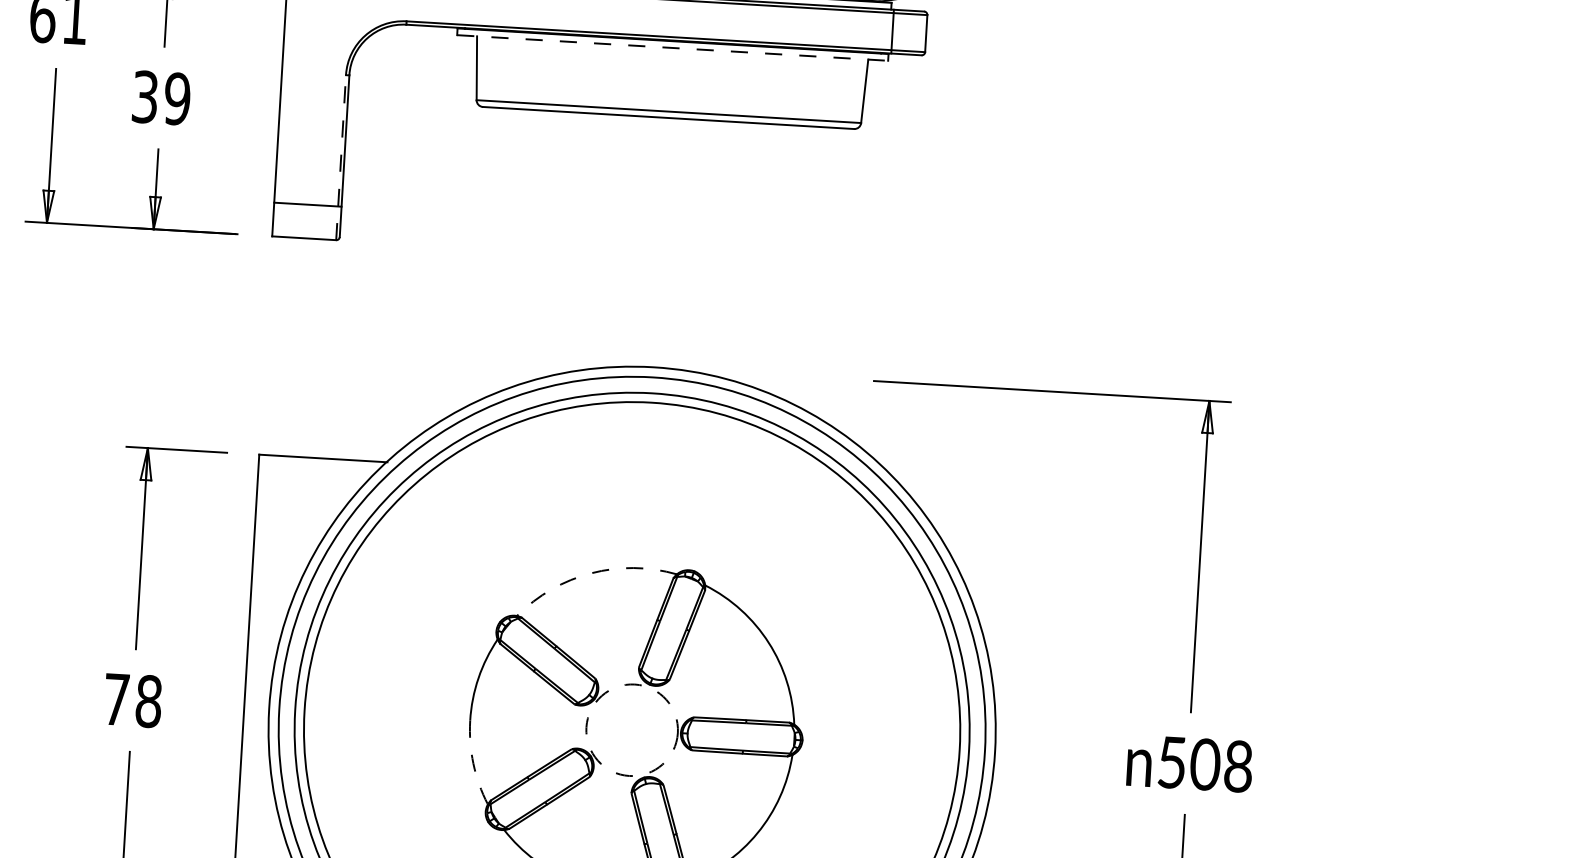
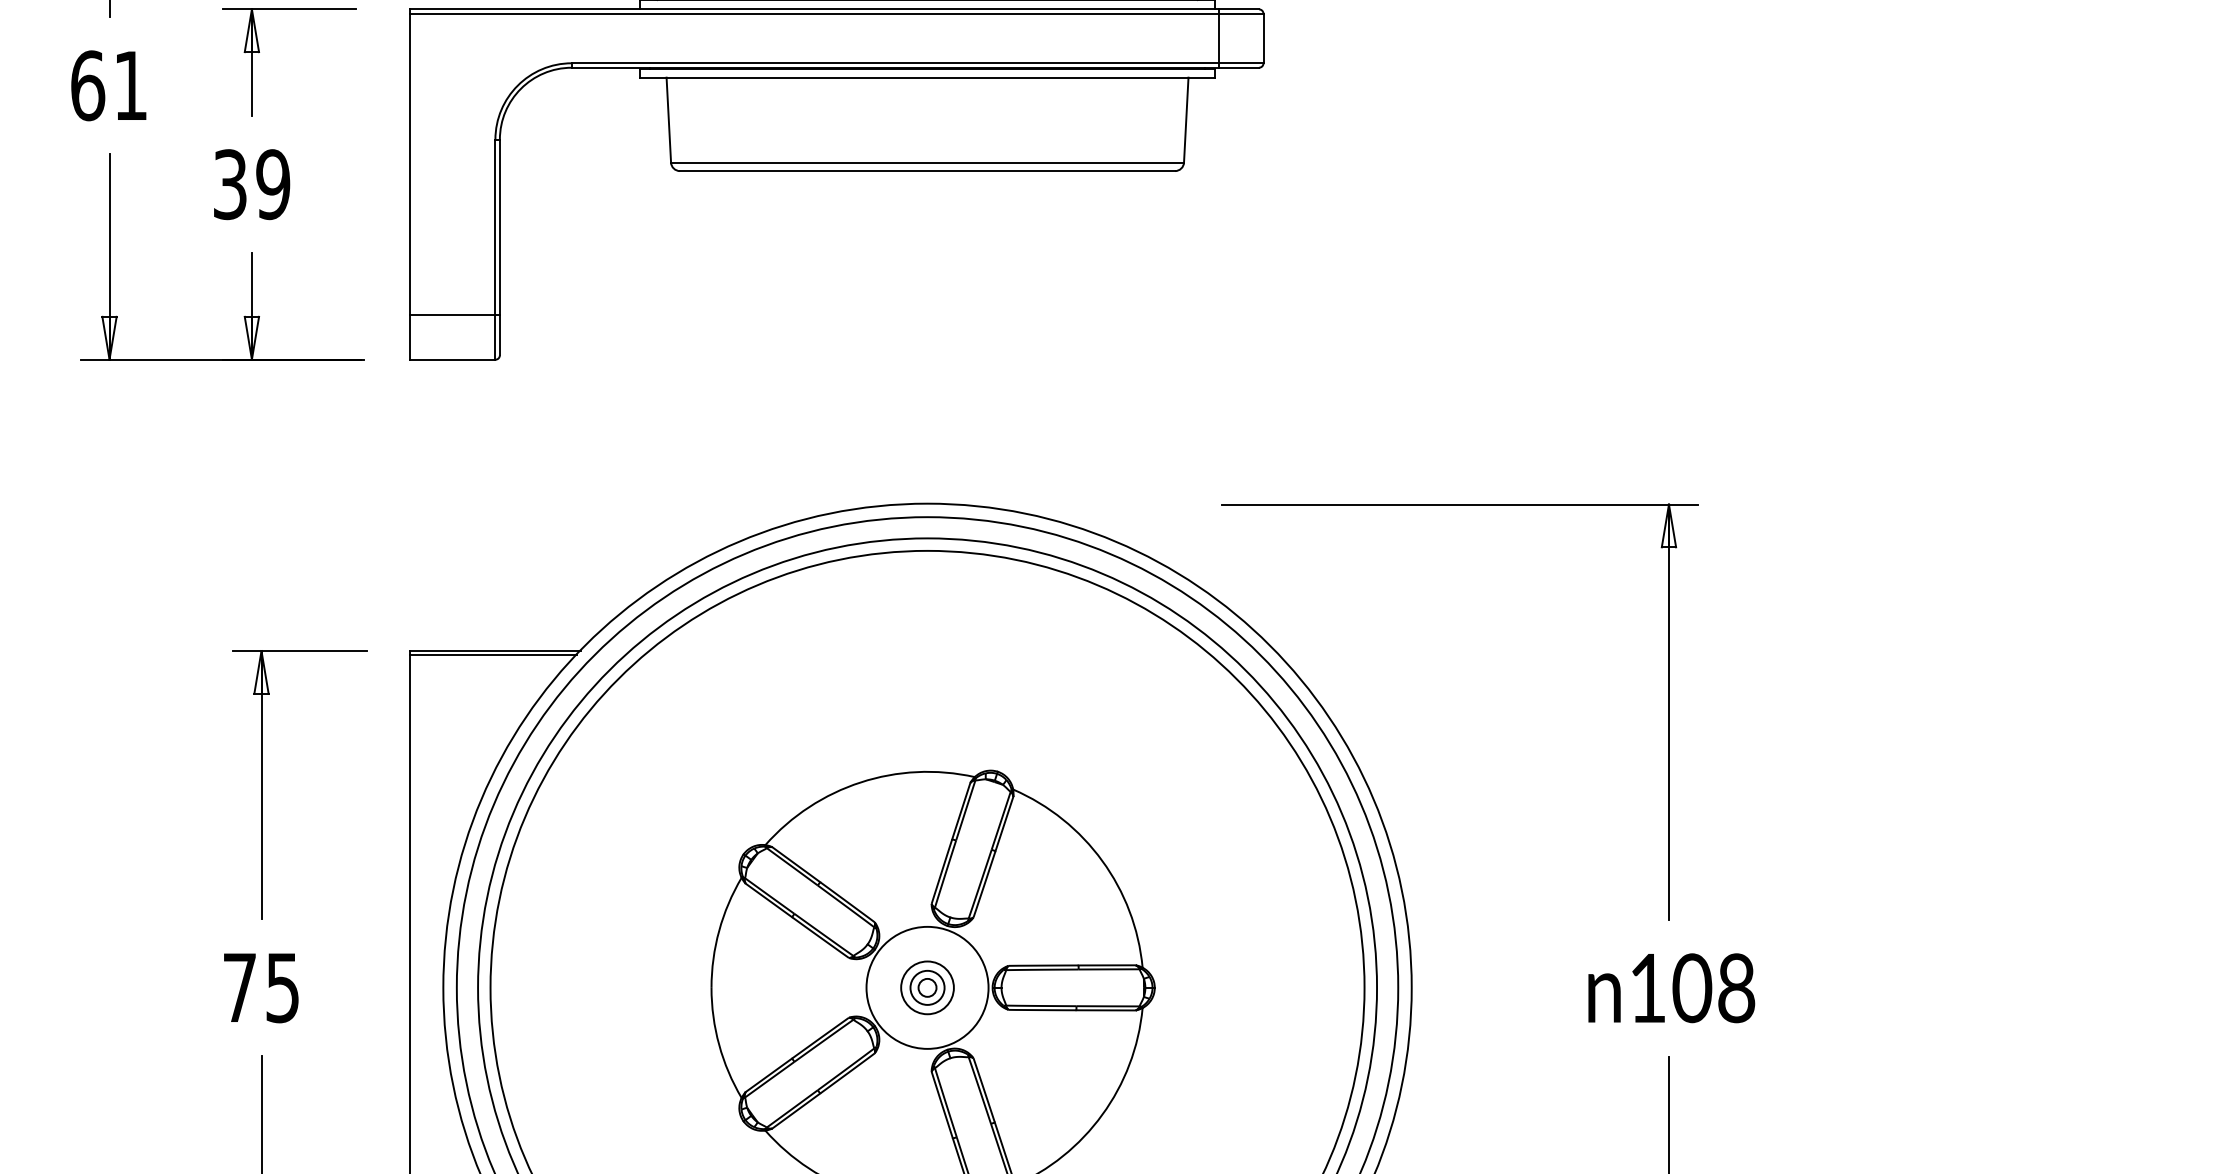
line: (673, 47) -> (928, 77), dashed -> solid
line: (341, 157) -> (495, 249), dashed -> solid
line: (321, 461) -> (493, 655), added
arc: (591, 573) -> (860, 782), dashed -> solid
text: (148, 701) -> (282, 987), 78 -> 75
circle: (632, 729) -> (927, 987), dashed -> solid
part: (632, 729) -> (927, 987), added
text: (1171, 762) -> (1647, 988), 508 -> 108
arc: (473, 763) -> (719, 1044), dashed -> solid

